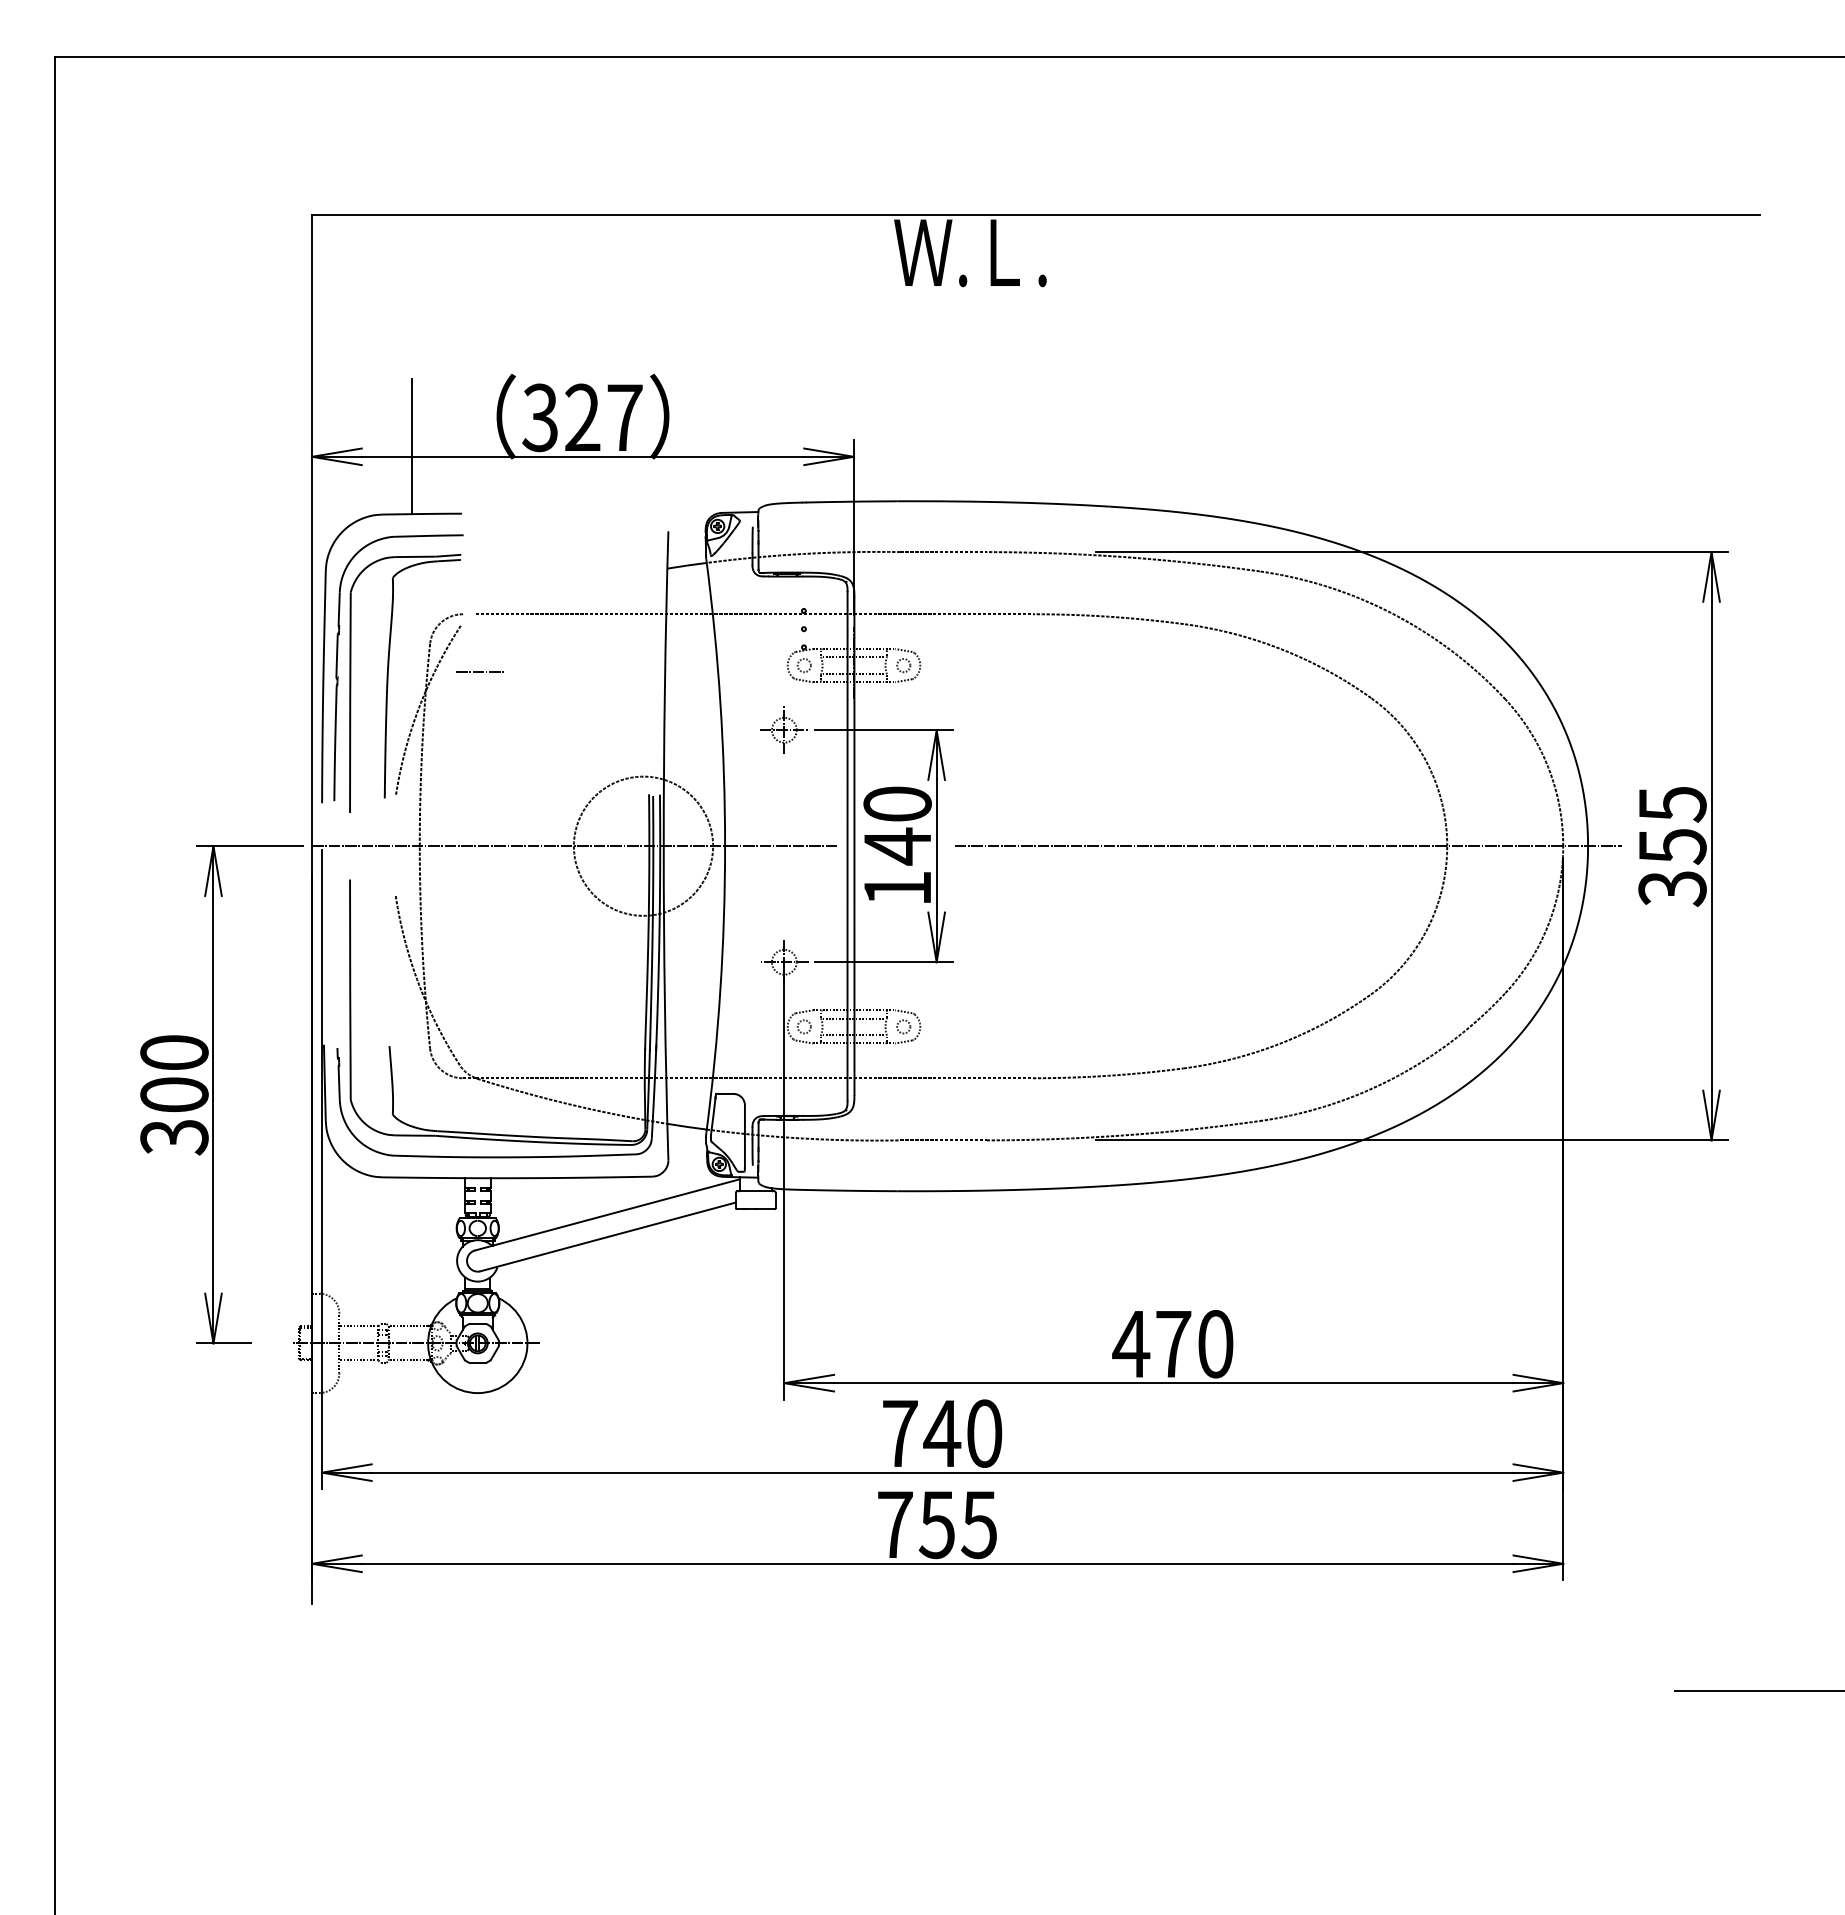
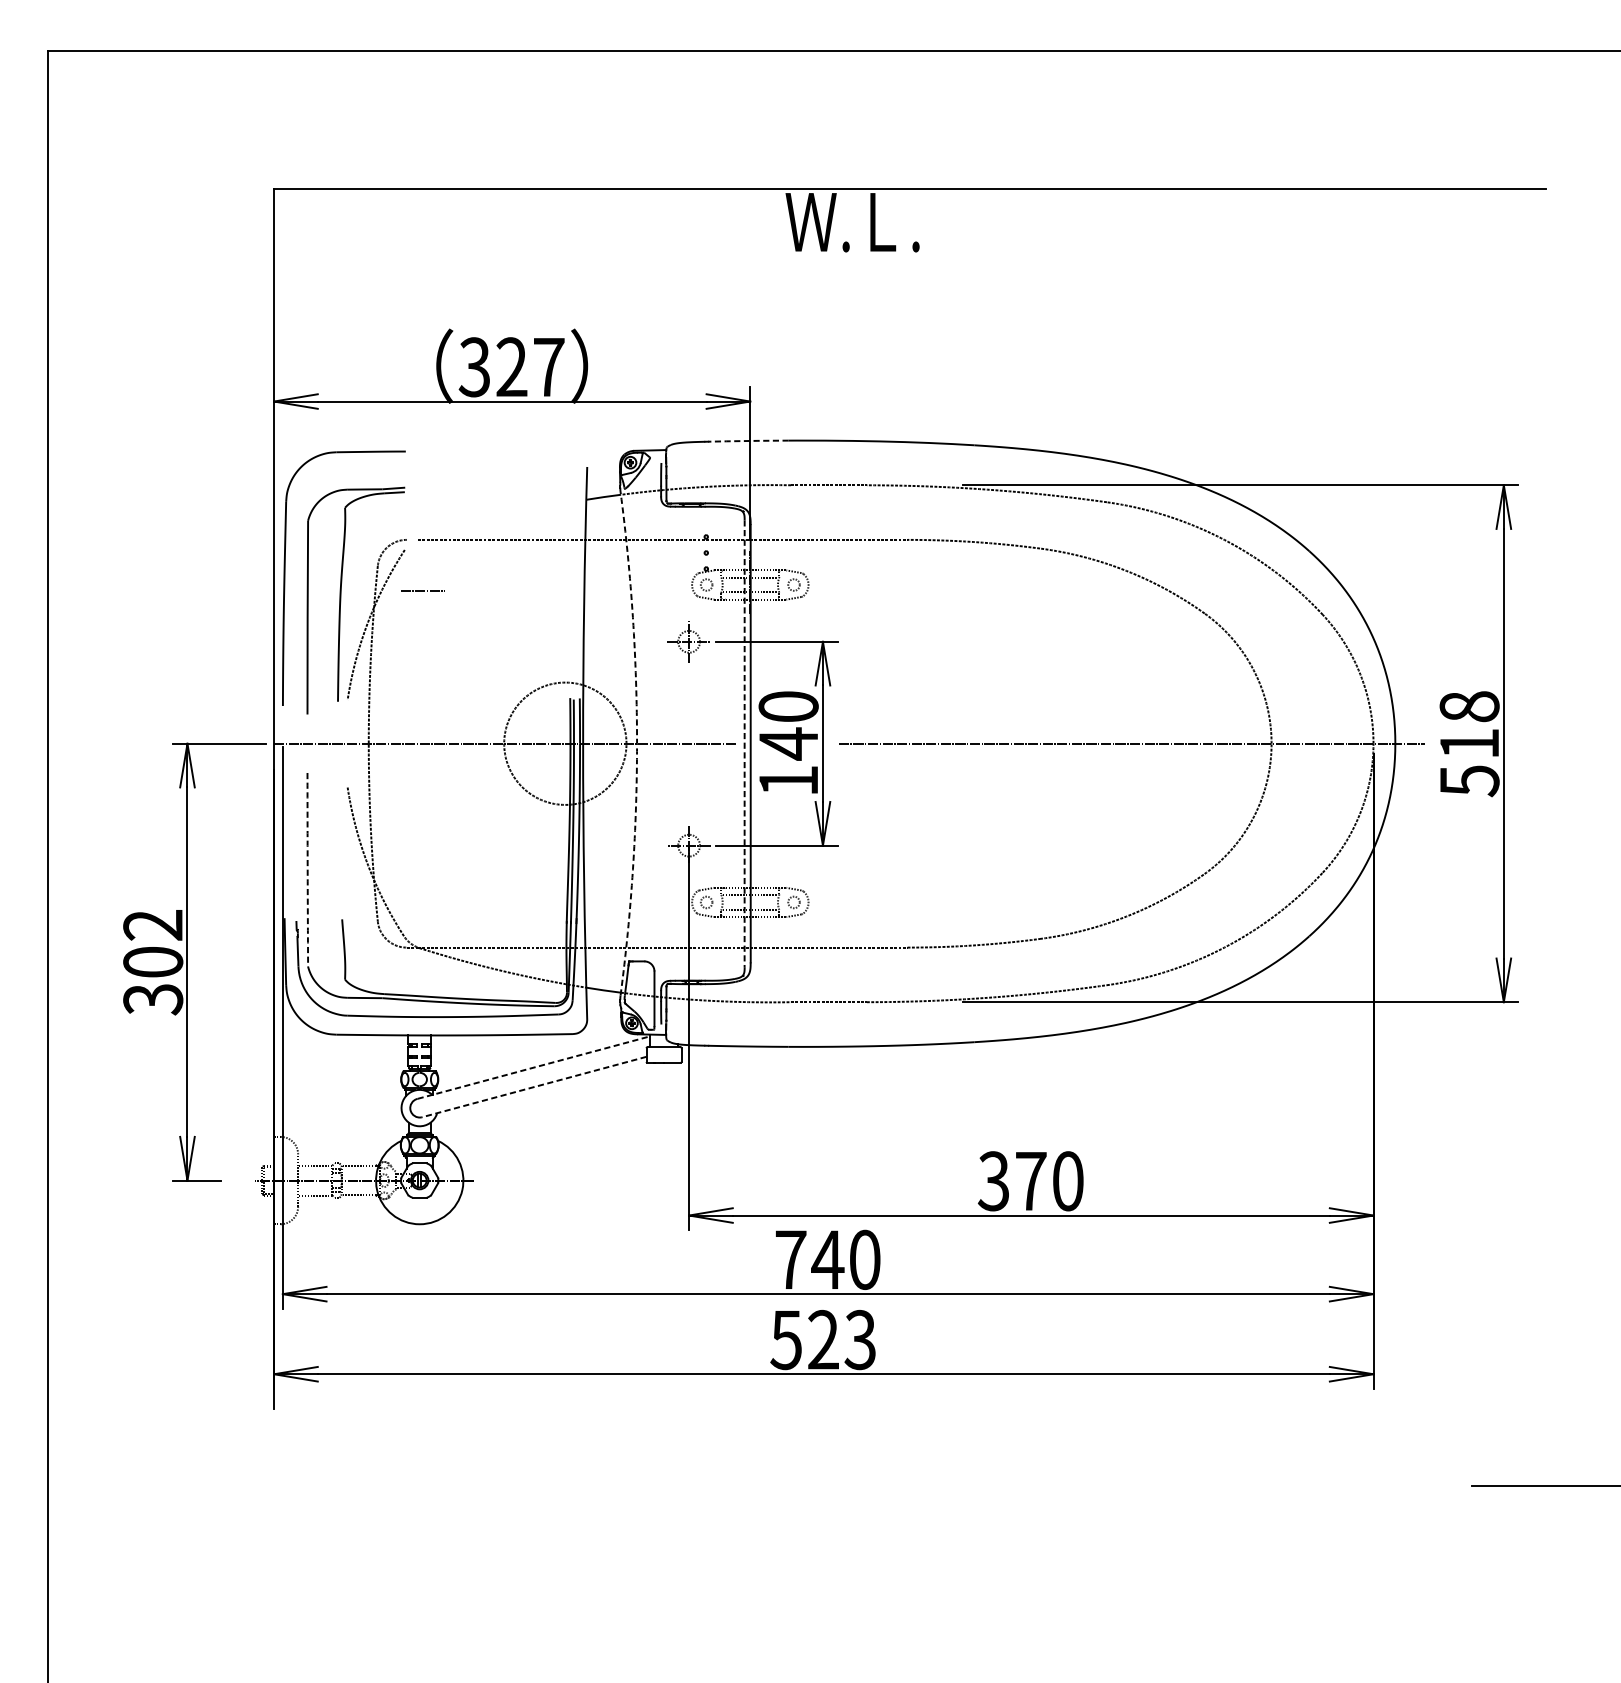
line: (412, 446) -> (362, 392), removed
line: (850, 501) -> (747, 440), solid -> dashed
part: (338, 676) -> (297, 594), removed
arc: (725, 846) -> (637, 743), solid -> dashed
line: (847, 846) -> (744, 743), solid -> dashed
text: (1672, 846) -> (1469, 743), 355 -> 518
arc: (350, 989) -> (307, 869), solid -> dashed
text: (174, 1052) -> (153, 924), 300 -> 302
line: (607, 1214) -> (533, 1067), solid -> dashed
line: (607, 1237) -> (533, 1087), solid -> dashed
text: (1131, 1344) -> (994, 1181), 470 -> 370
text: (936, 1524) -> (822, 1339), 755 -> 523

